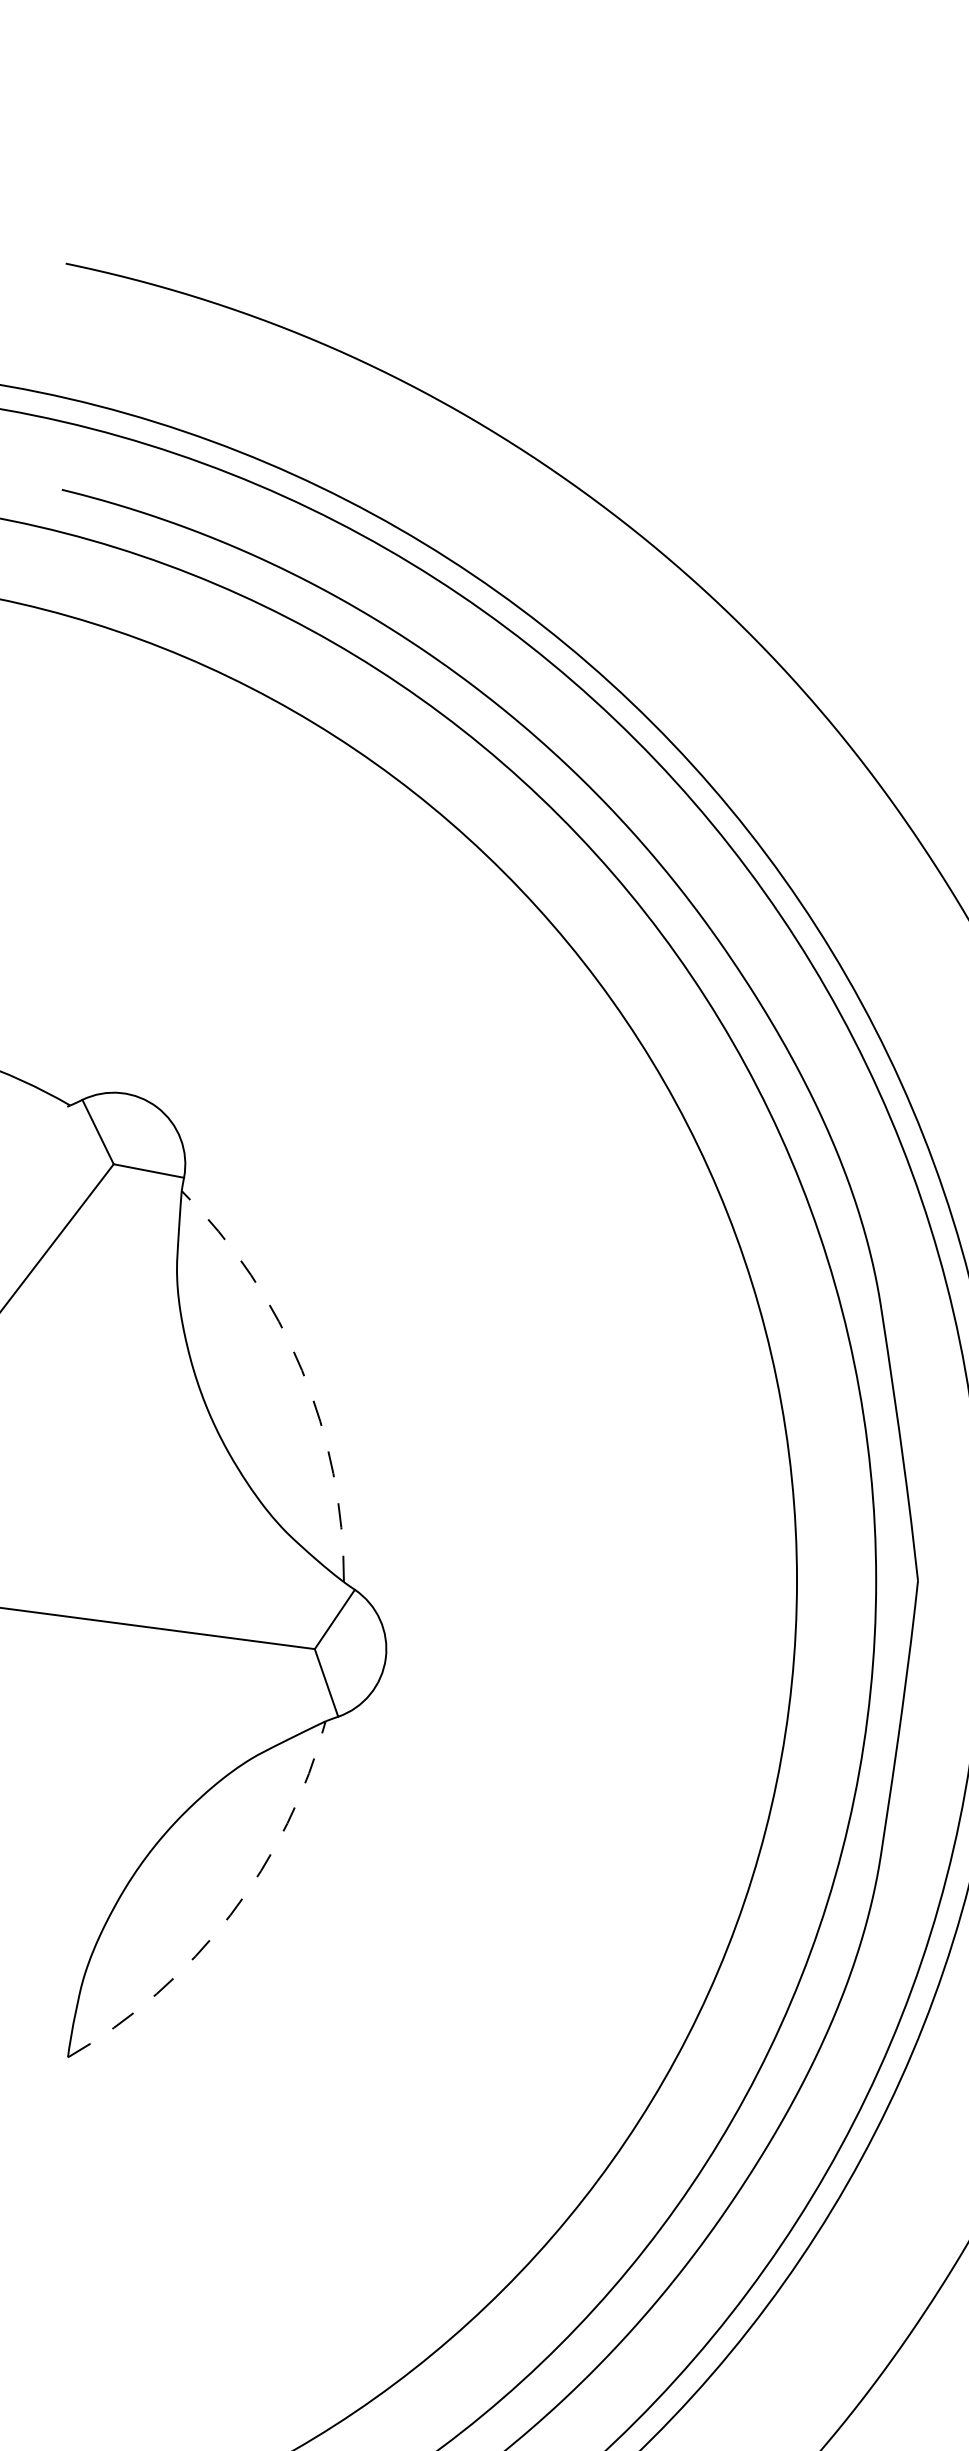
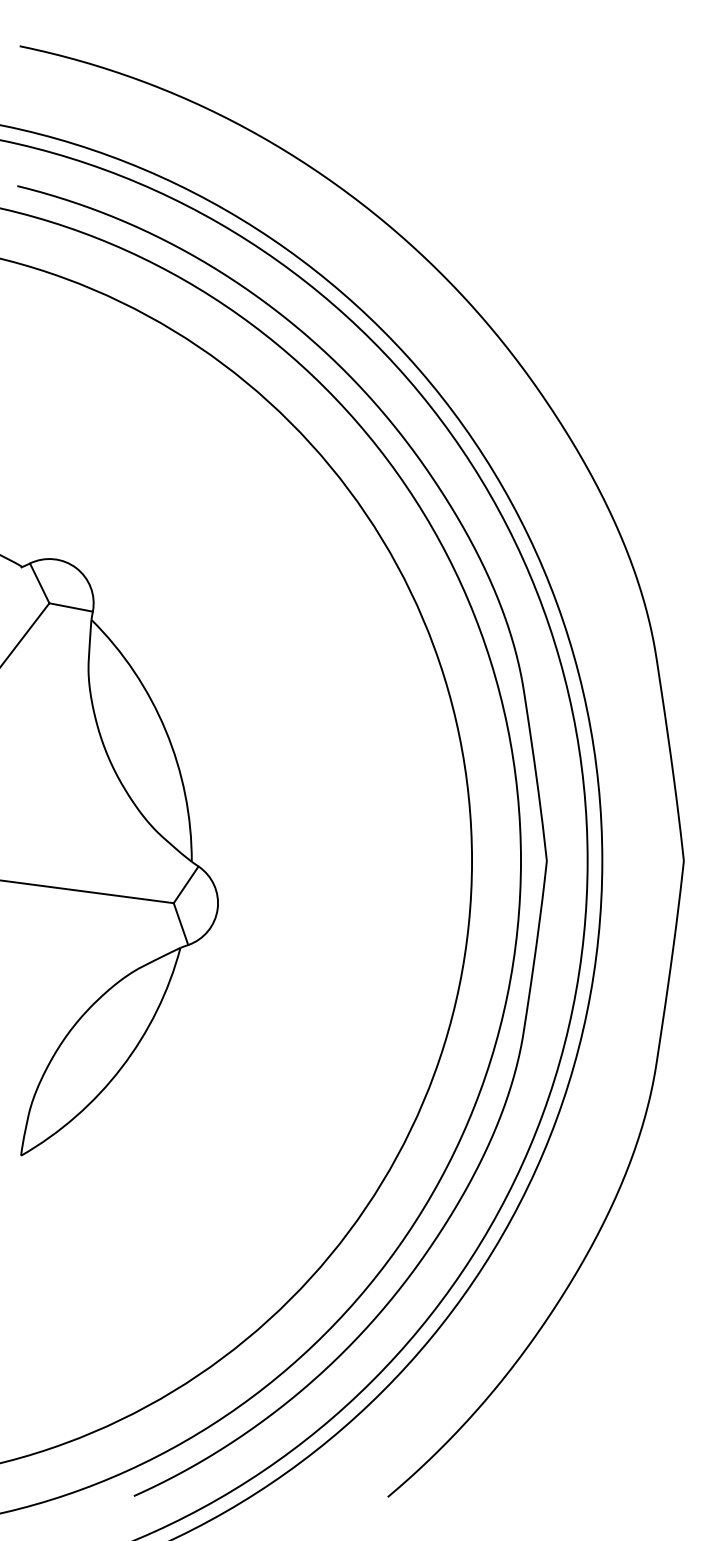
arc: (301, 1369) -> (165, 730), dashed -> solid
arc: (230, 1914) -> (121, 1067), dashed -> solid

